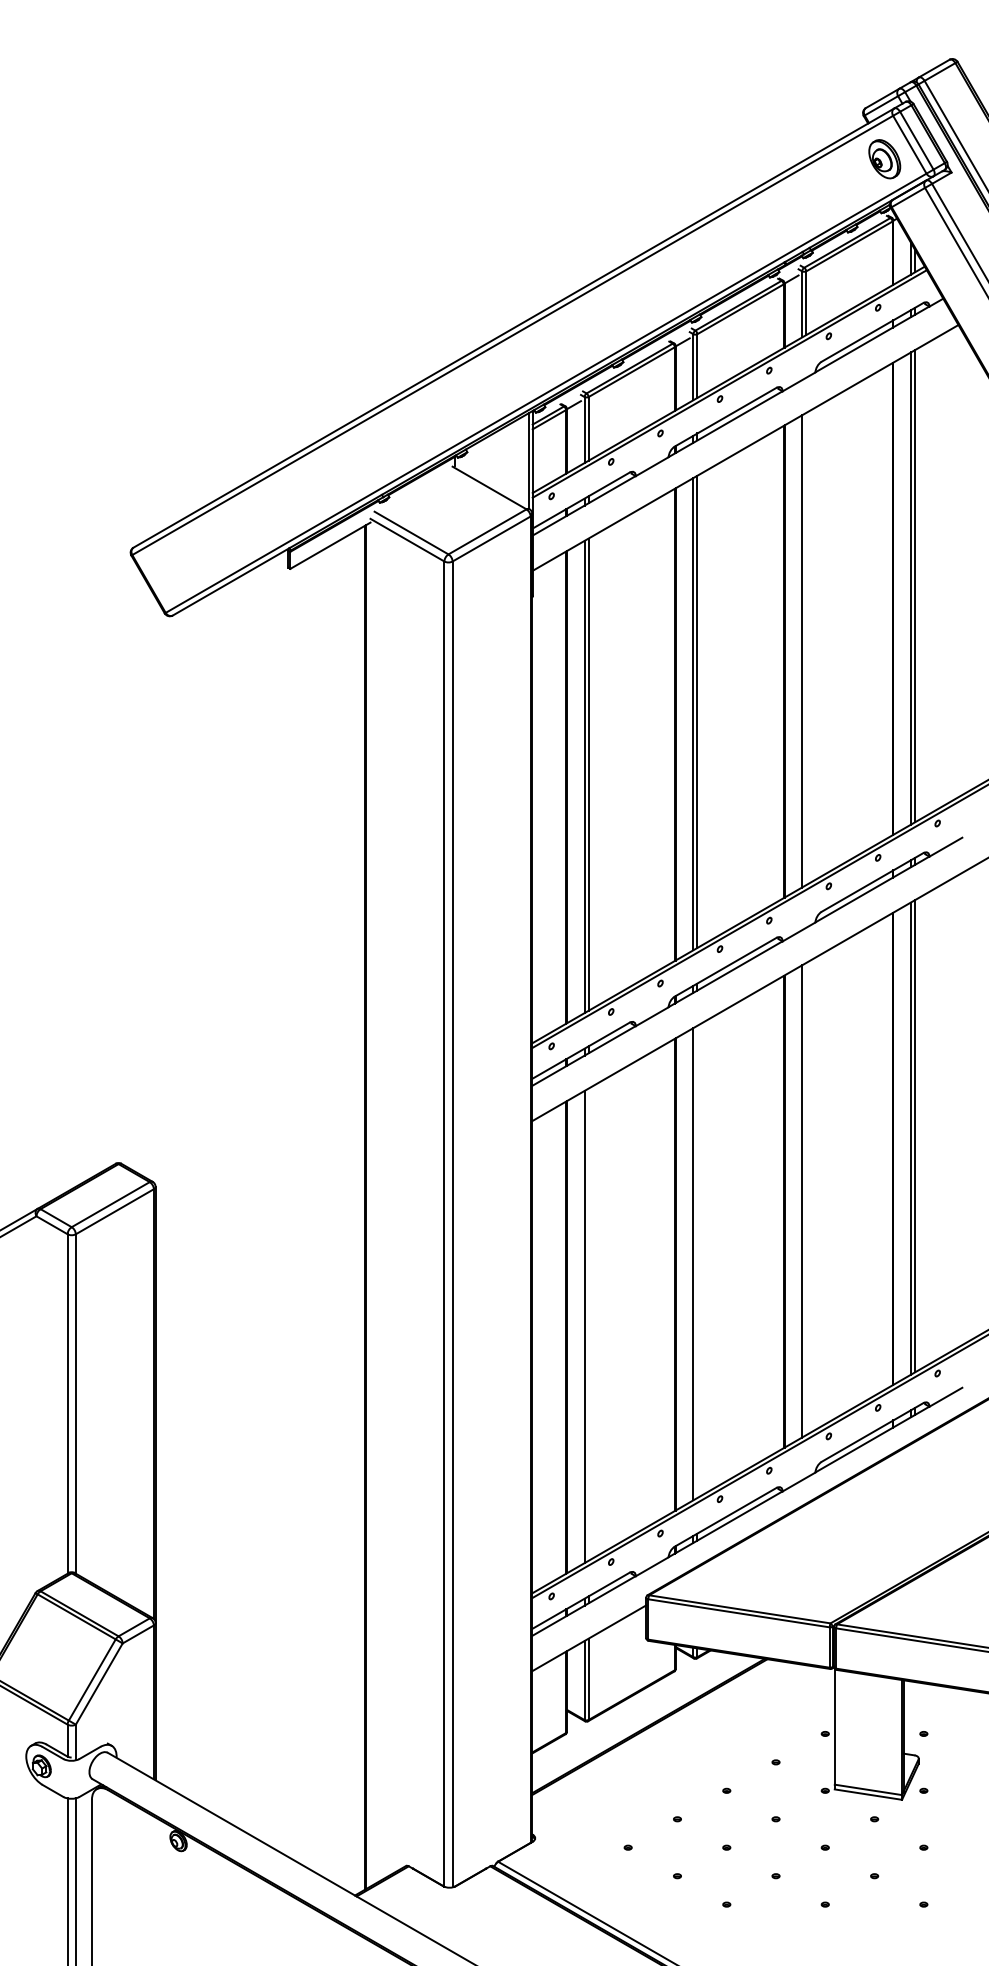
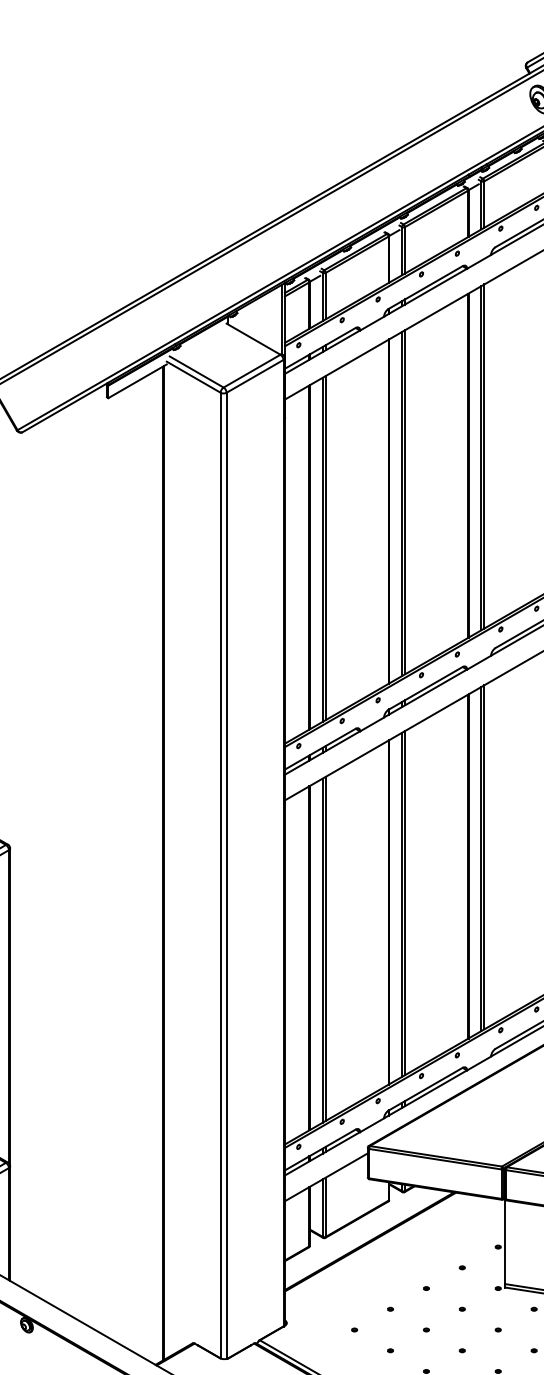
line: (806, 648) -> (484, 456), added
line: (806, 1198) -> (484, 856), added
line: (697, 1261) -> (405, 902), added
line: (588, 1324) -> (325, 948), added

